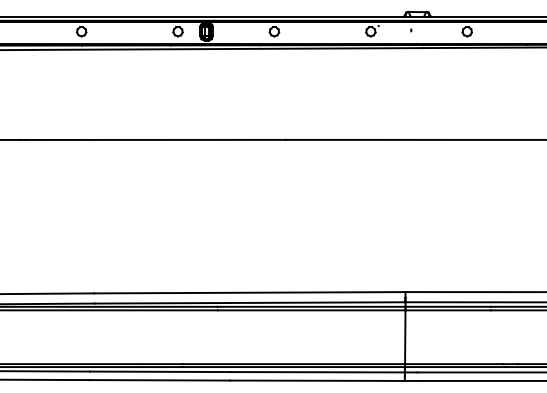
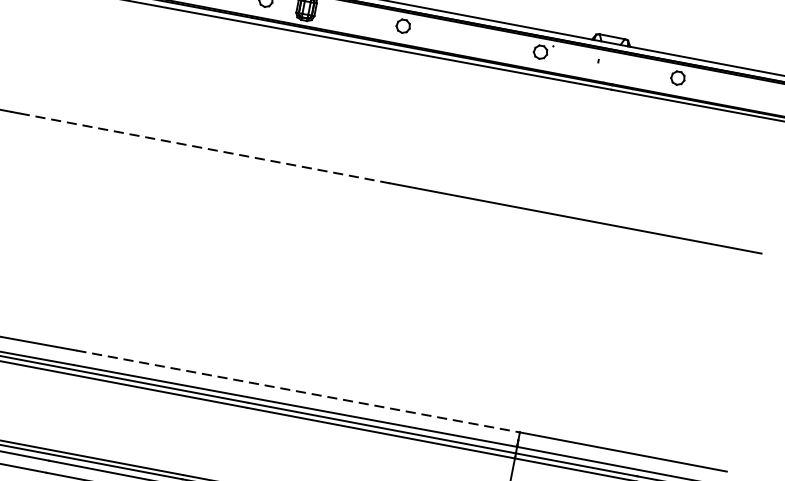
line: (154, 139) -> (203, 147), solid -> dashed
line: (249, 292) -> (297, 391), solid -> dashed

